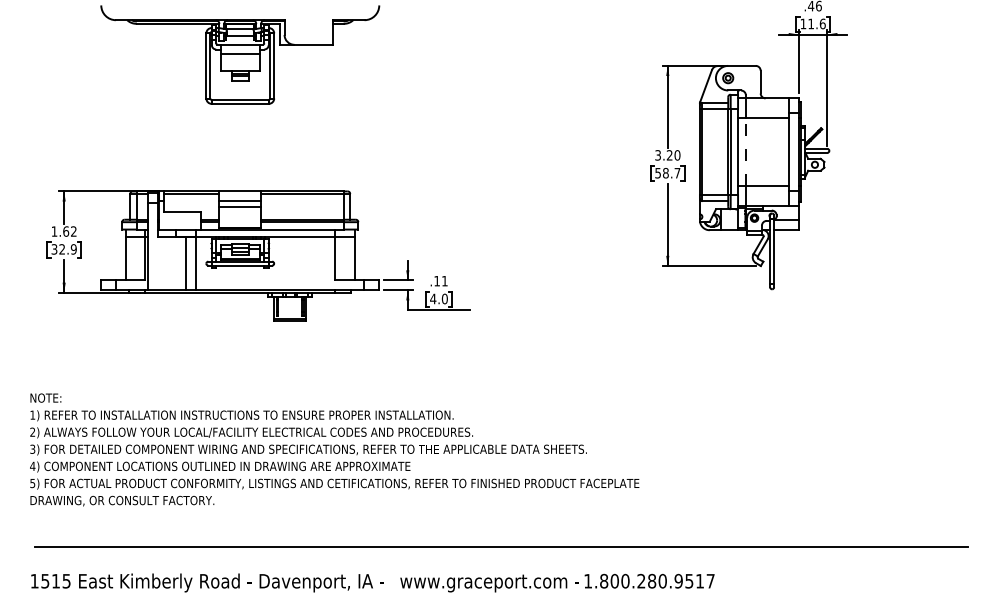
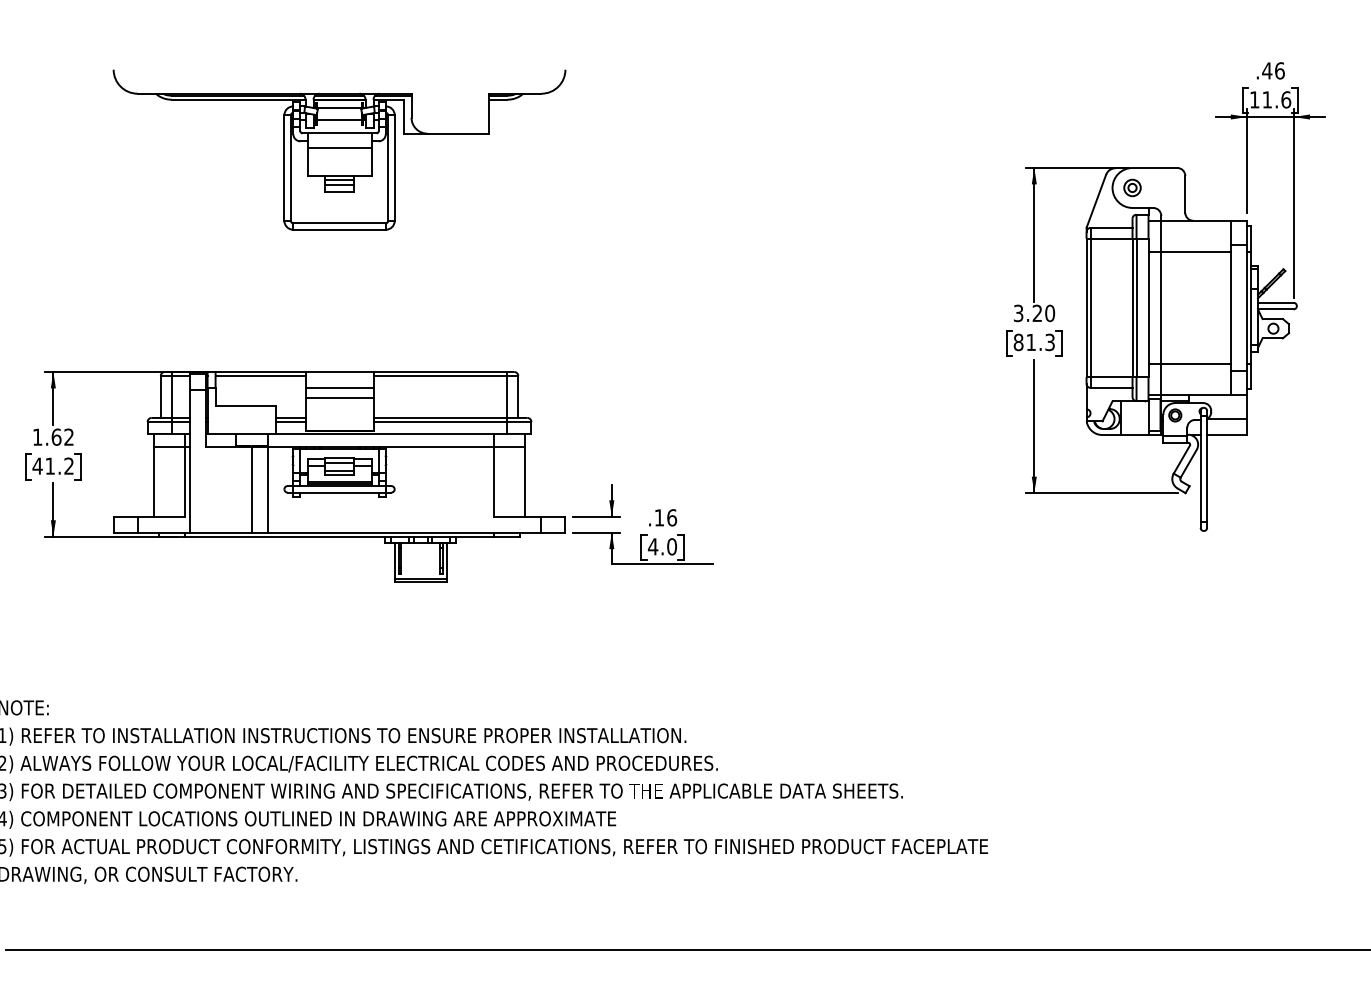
line: (745, 151) -> (1160, 307), dashed -> solid
text: (667, 172) -> (1033, 341), 58.7 -> 81.3
text: (63, 249) -> (52, 466), 32.9 -> 41.2
text: (444, 280) -> (671, 516), .11 -> .16

